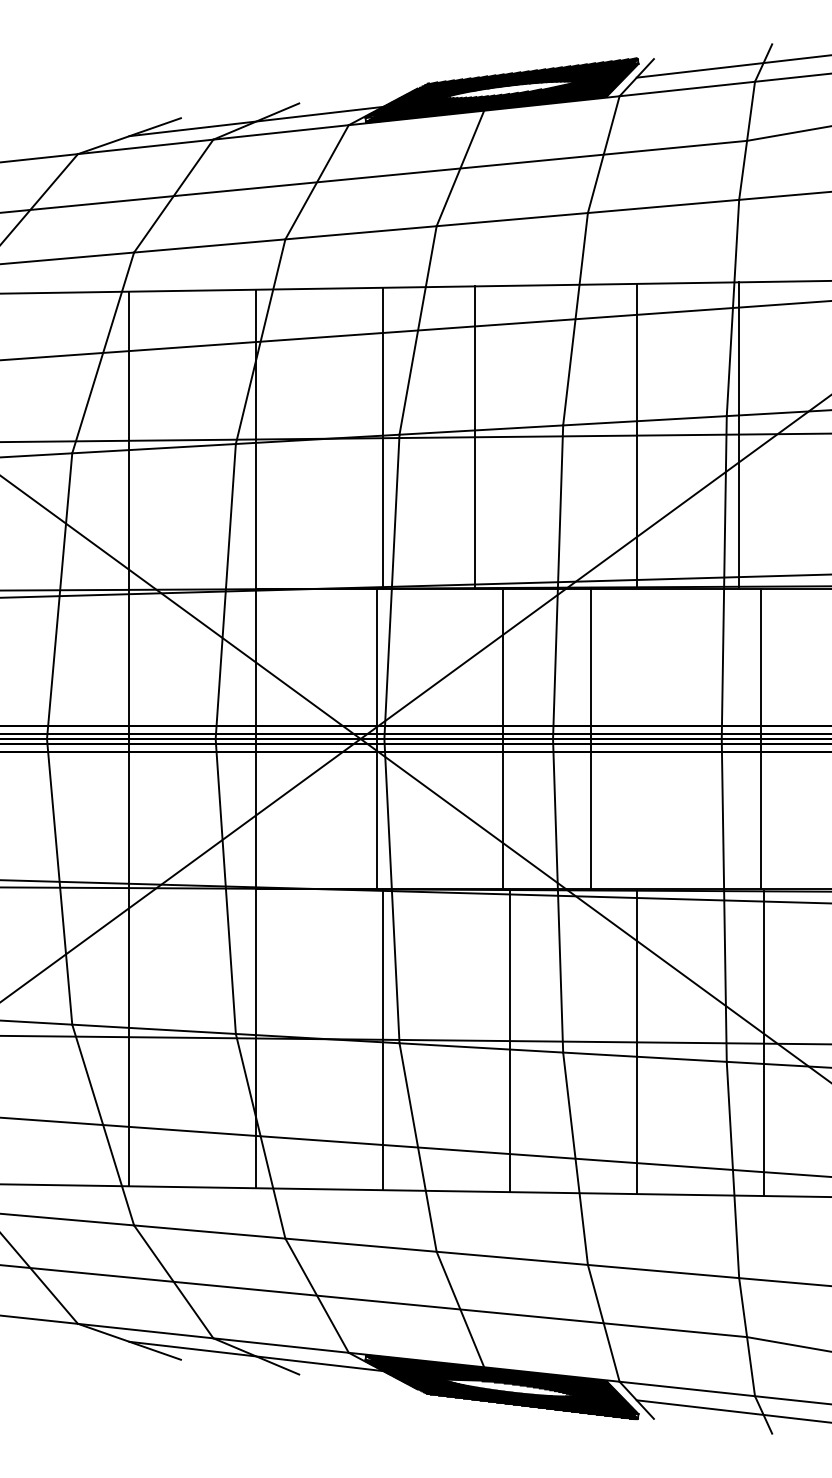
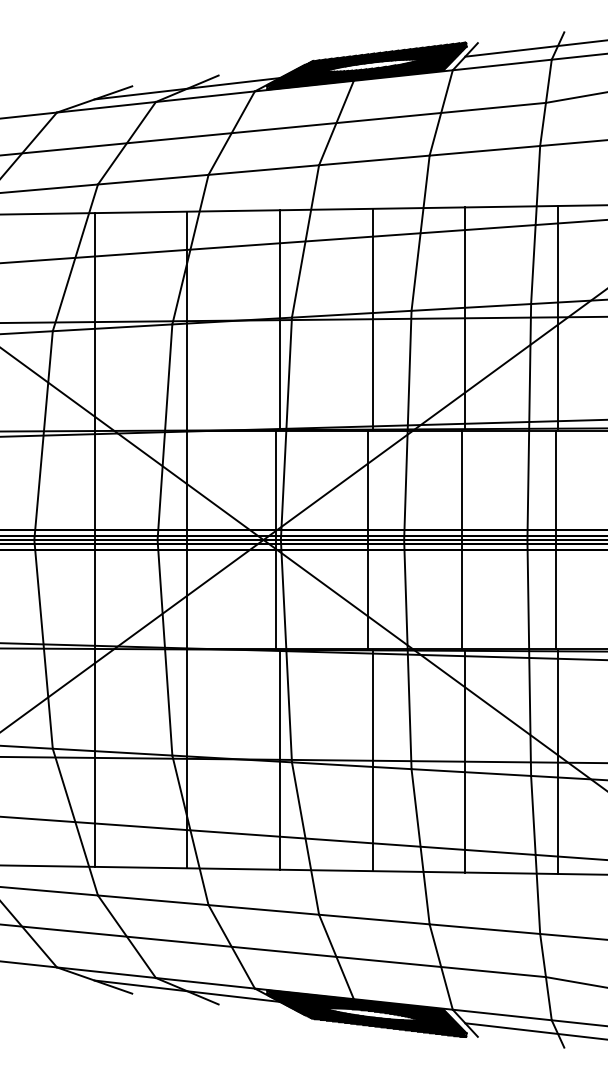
line: (738, 433) -> (557, 316), moved
line: (474, 436) -> (372, 318), moved
line: (590, 738) -> (461, 539), moved

